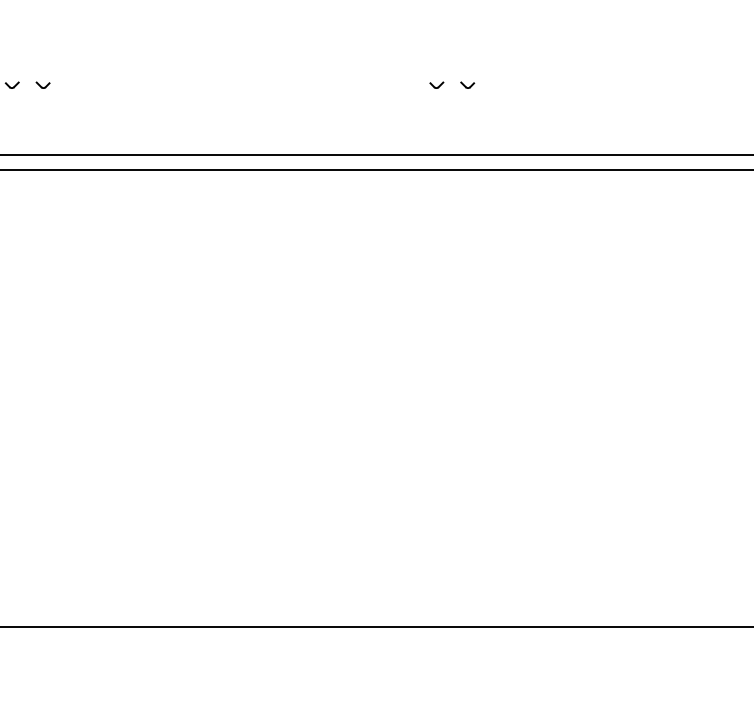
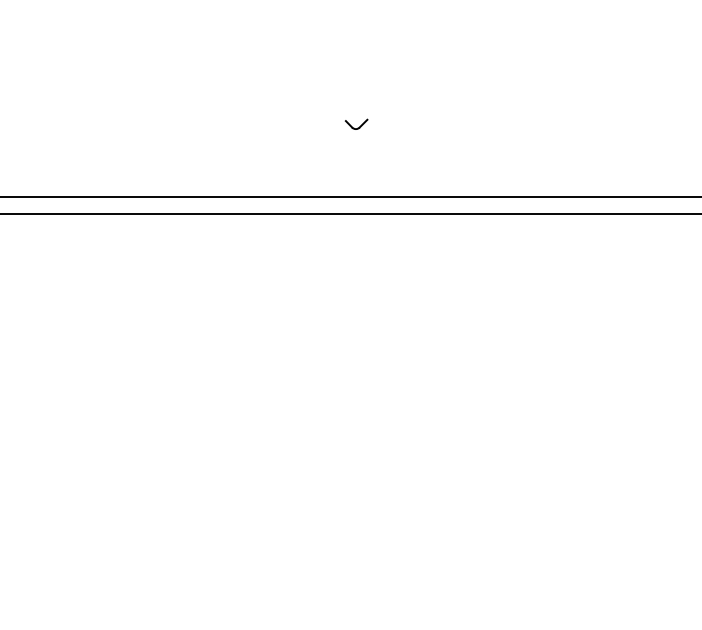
part: (436, 84) -> (356, 123), size x1.6
part: (467, 84) -> (388, 123), removed

